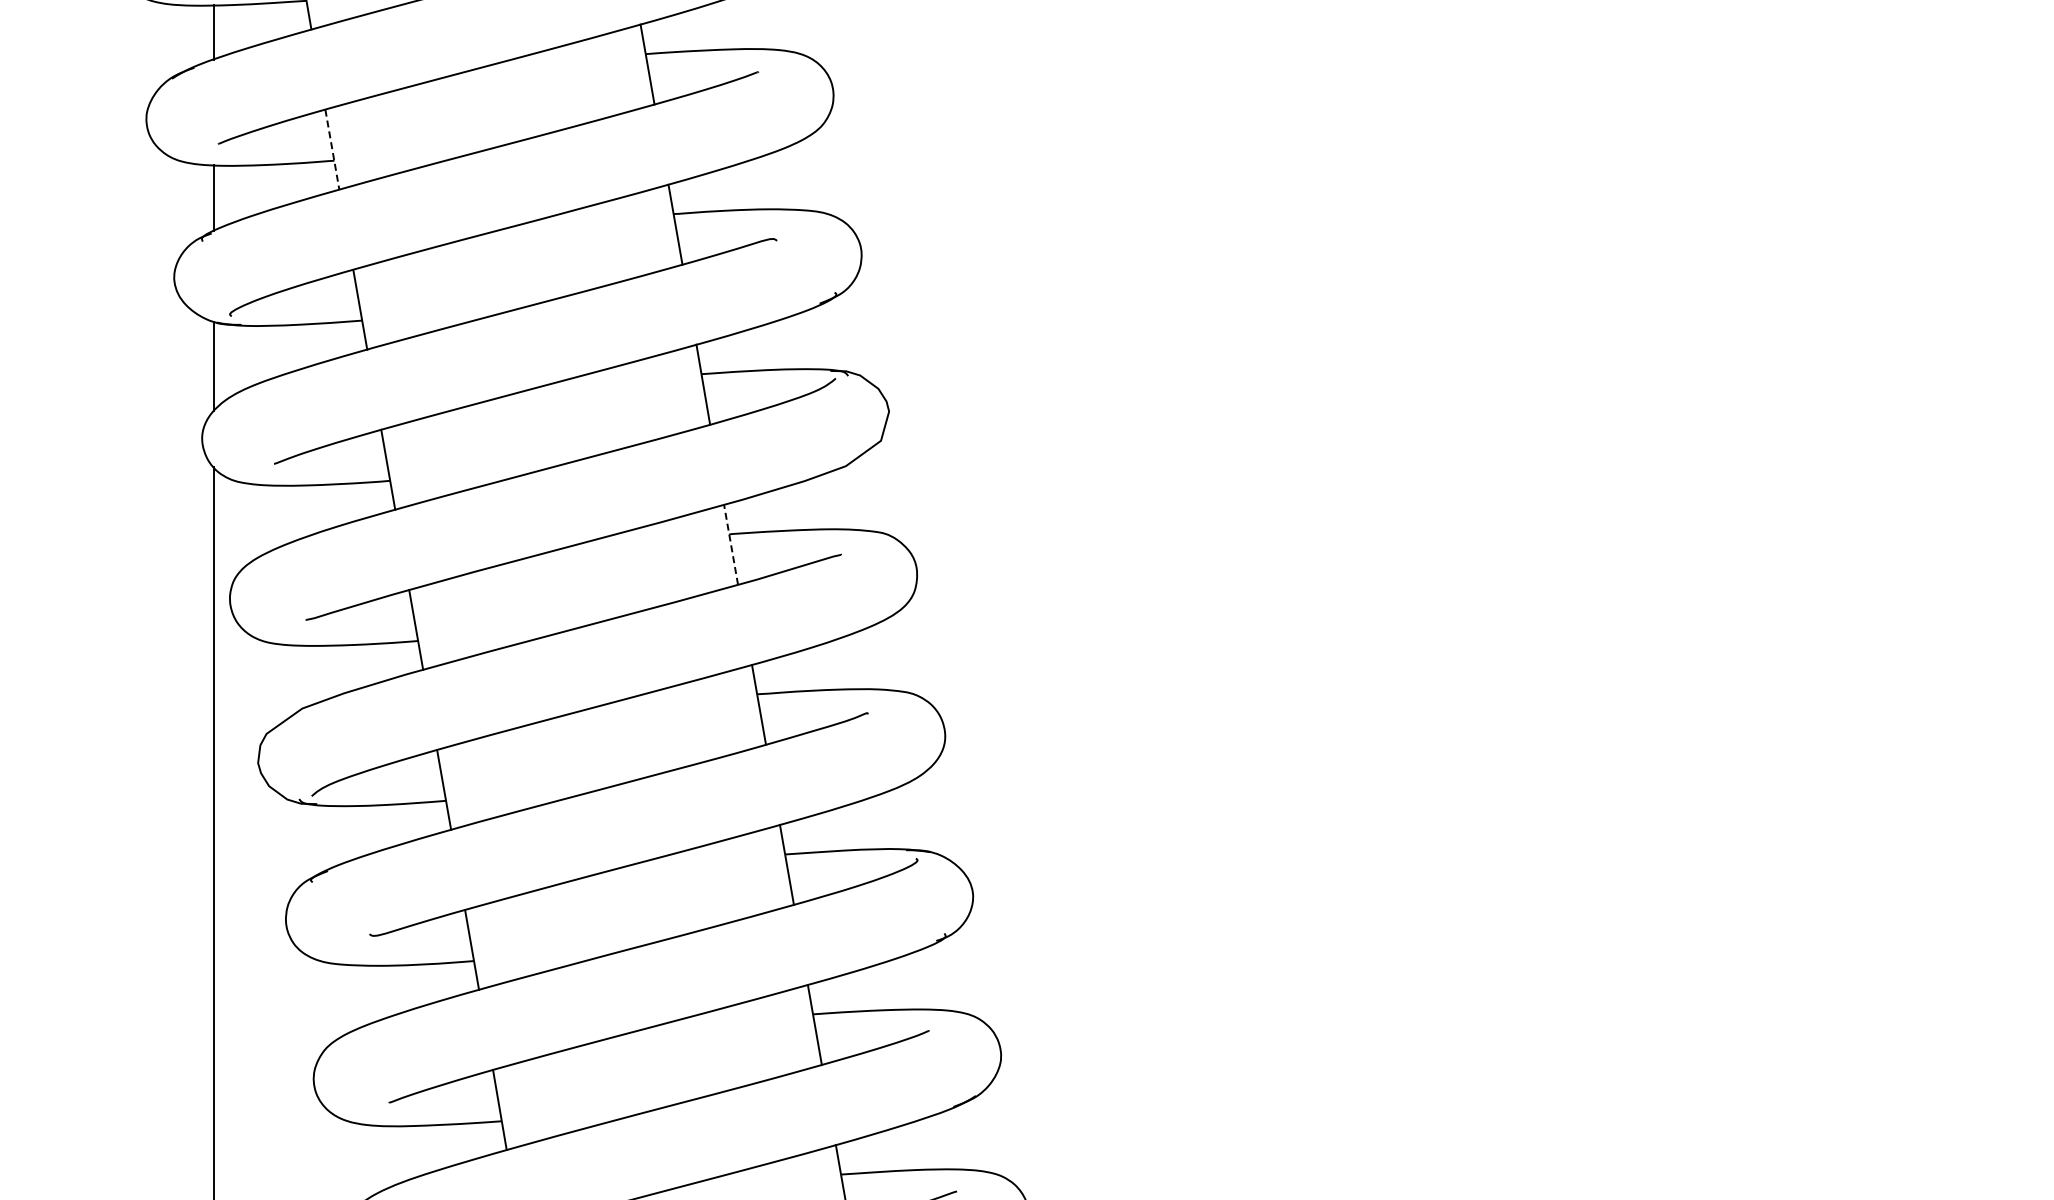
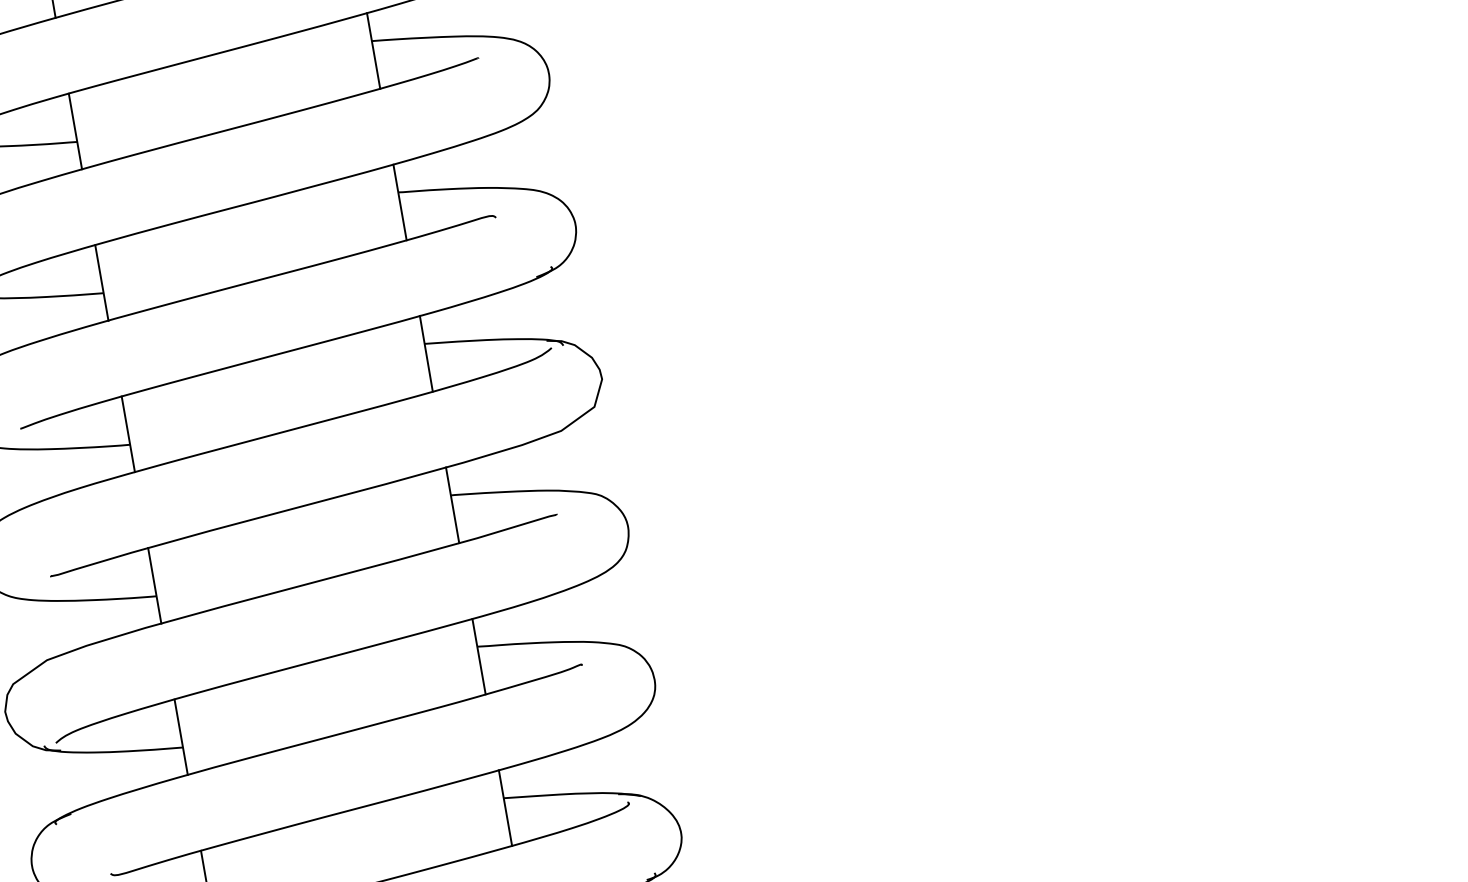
line: (332, 149) -> (75, 131), dashed -> solid
line: (731, 544) -> (453, 504), dashed -> solid

